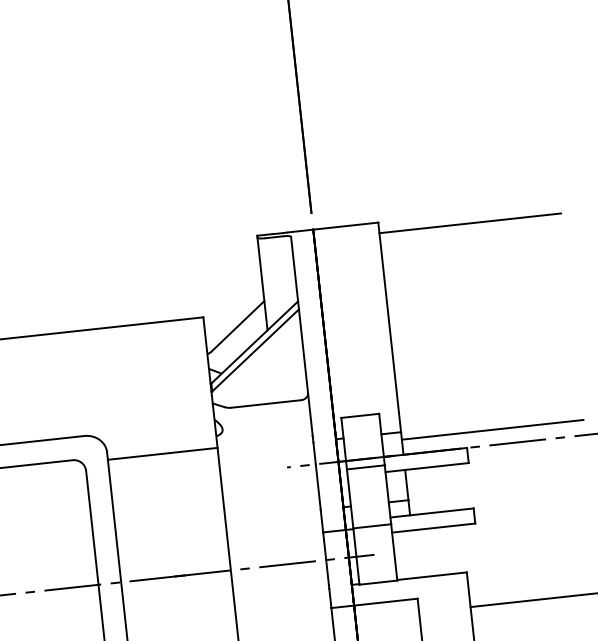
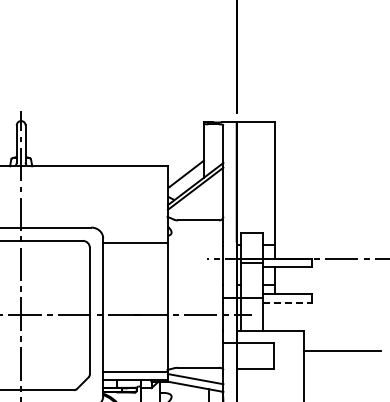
line: (469, 223) -> (327, 128), removed
line: (491, 429) -> (327, 249), removed
line: (434, 527) -> (288, 302), solid -> dashed

